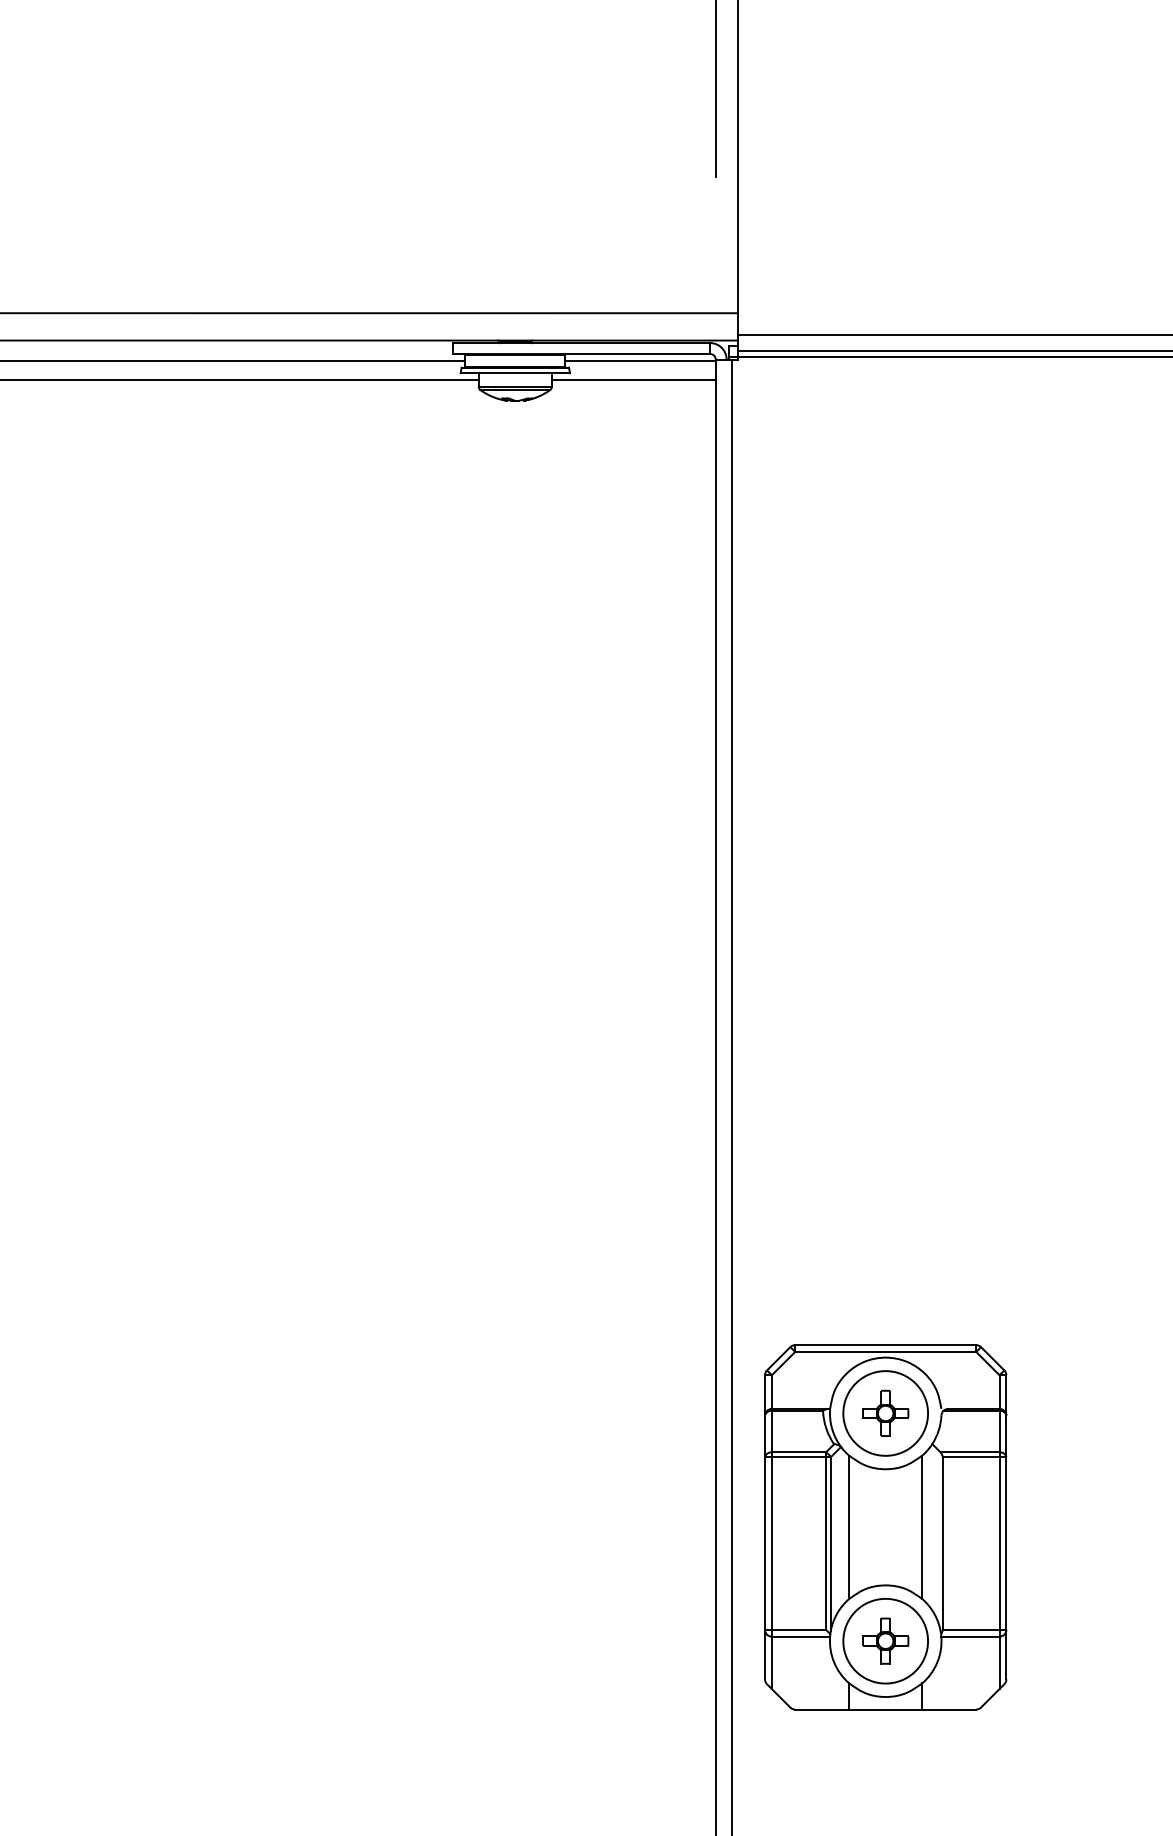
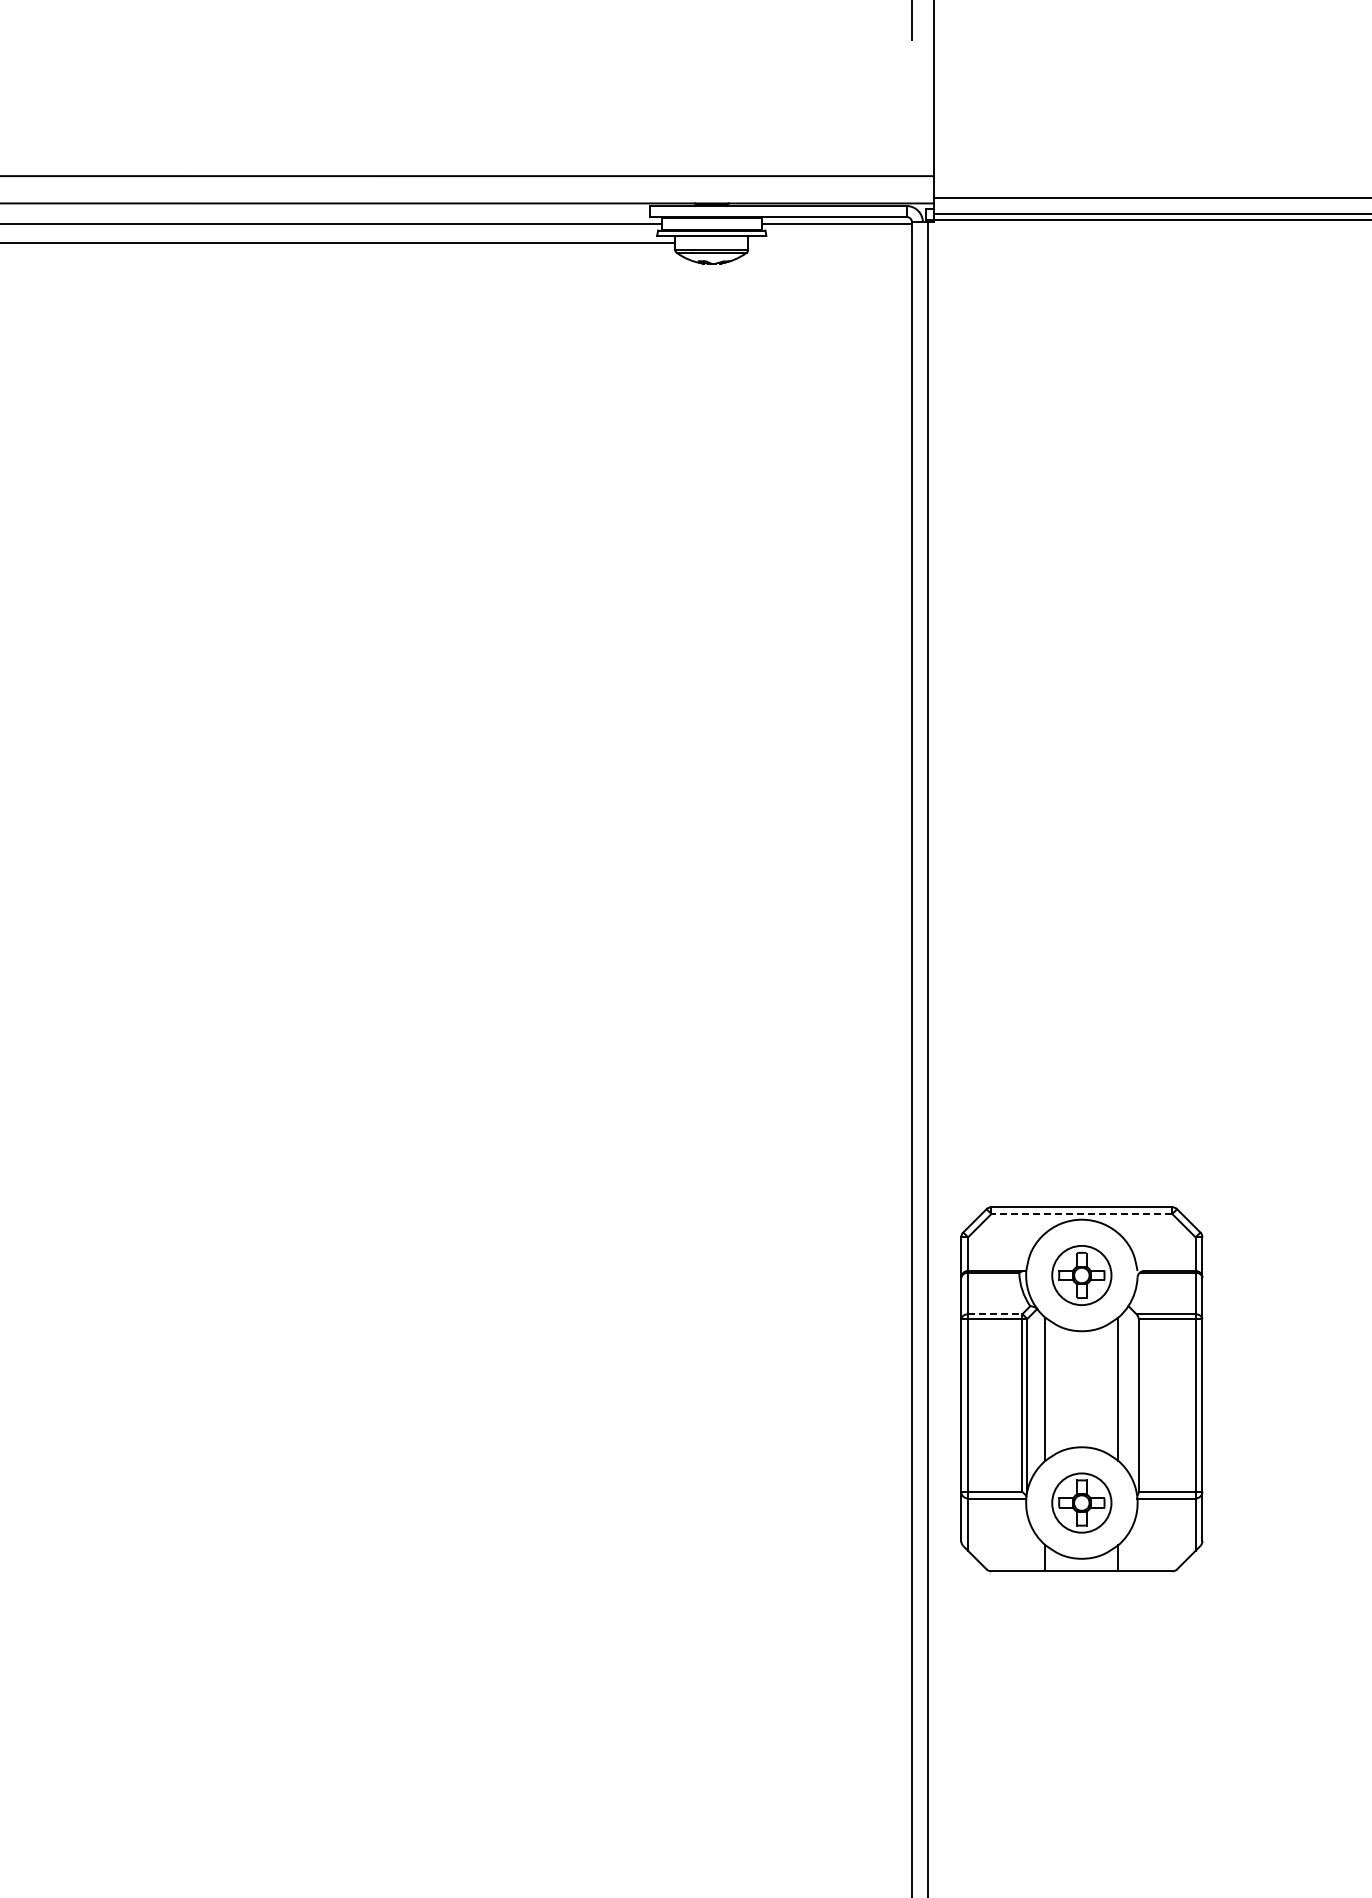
line: (634, 380) -> (830, 243), removed
line: (885, 1352) -> (1081, 1214), solid -> dashed
circle: (885, 1413) -> (1081, 1275), size x0.7
line: (799, 1452) -> (995, 1314), solid -> dashed
circle: (885, 1640) -> (1081, 1502), size x0.7

